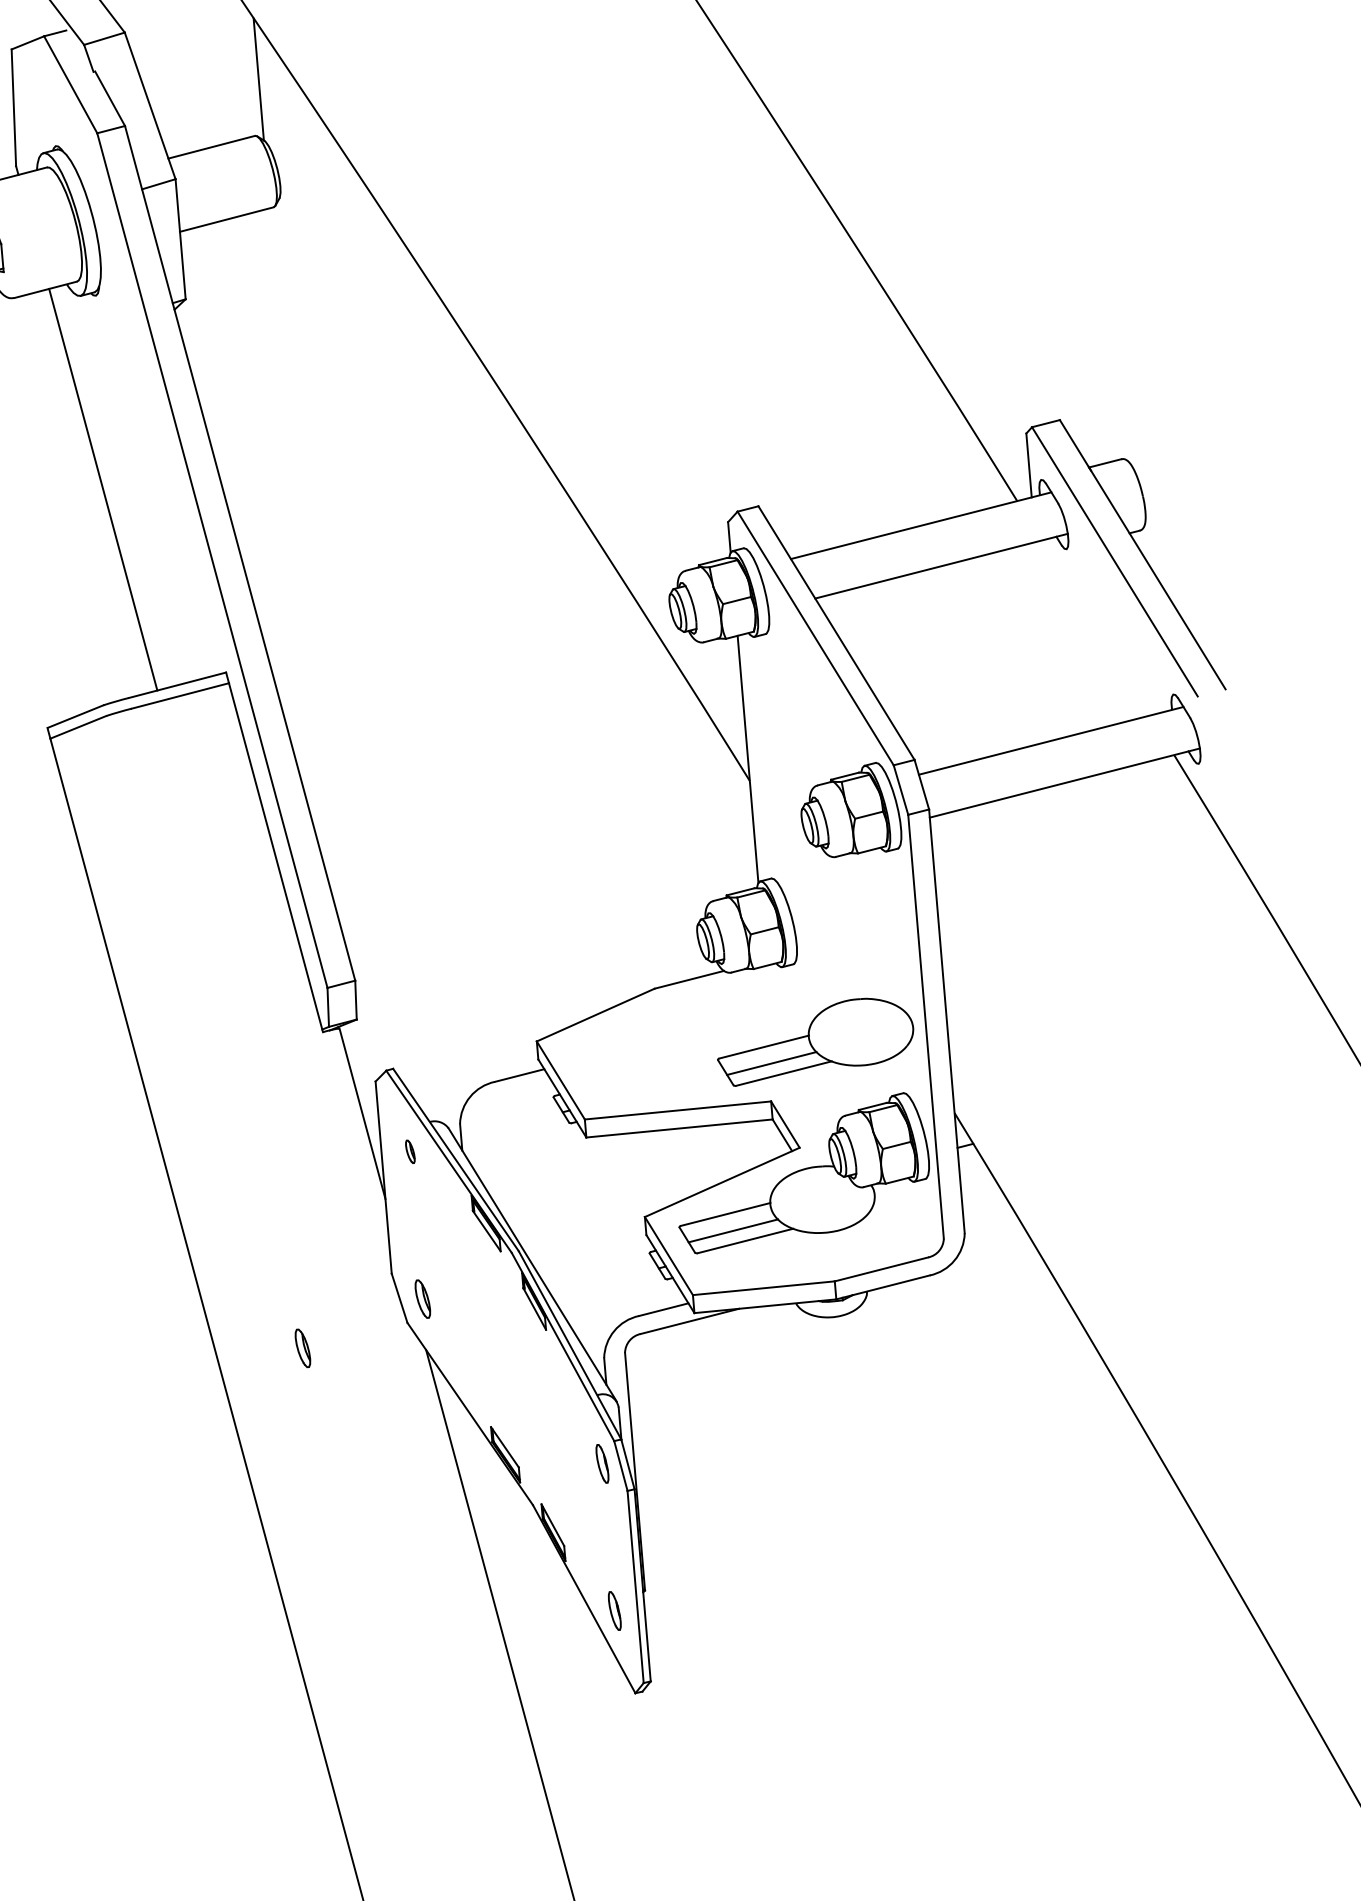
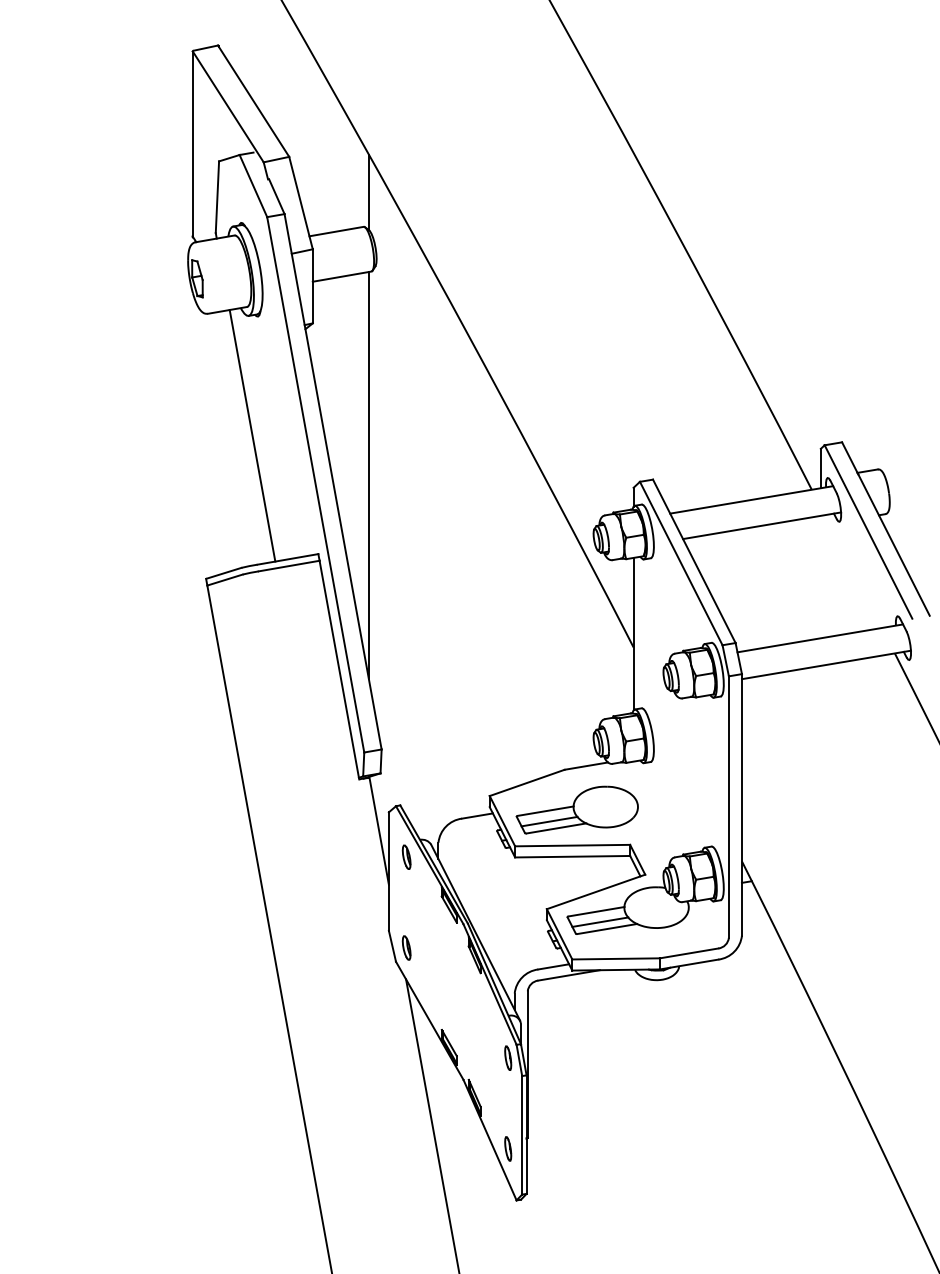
line: (296, 538) -> (368, 475), added
part: (813, 1040) -> (576, 809), moved
part: (410, 1150) -> (406, 856), size x1.67
part: (302, 1347) -> (330, 971), removed

